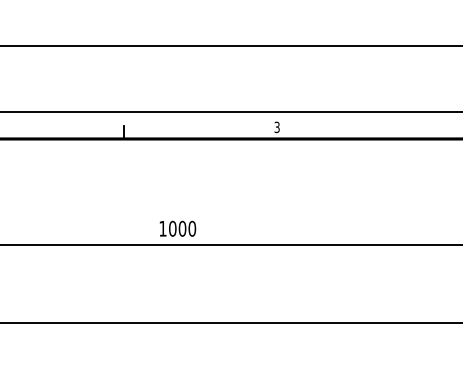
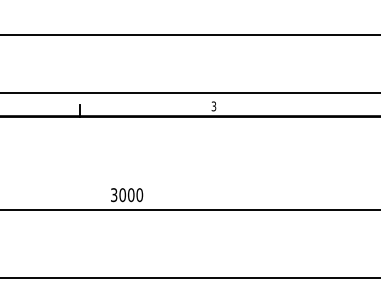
text: (162, 228) -> (113, 194), 1000 -> 3000

